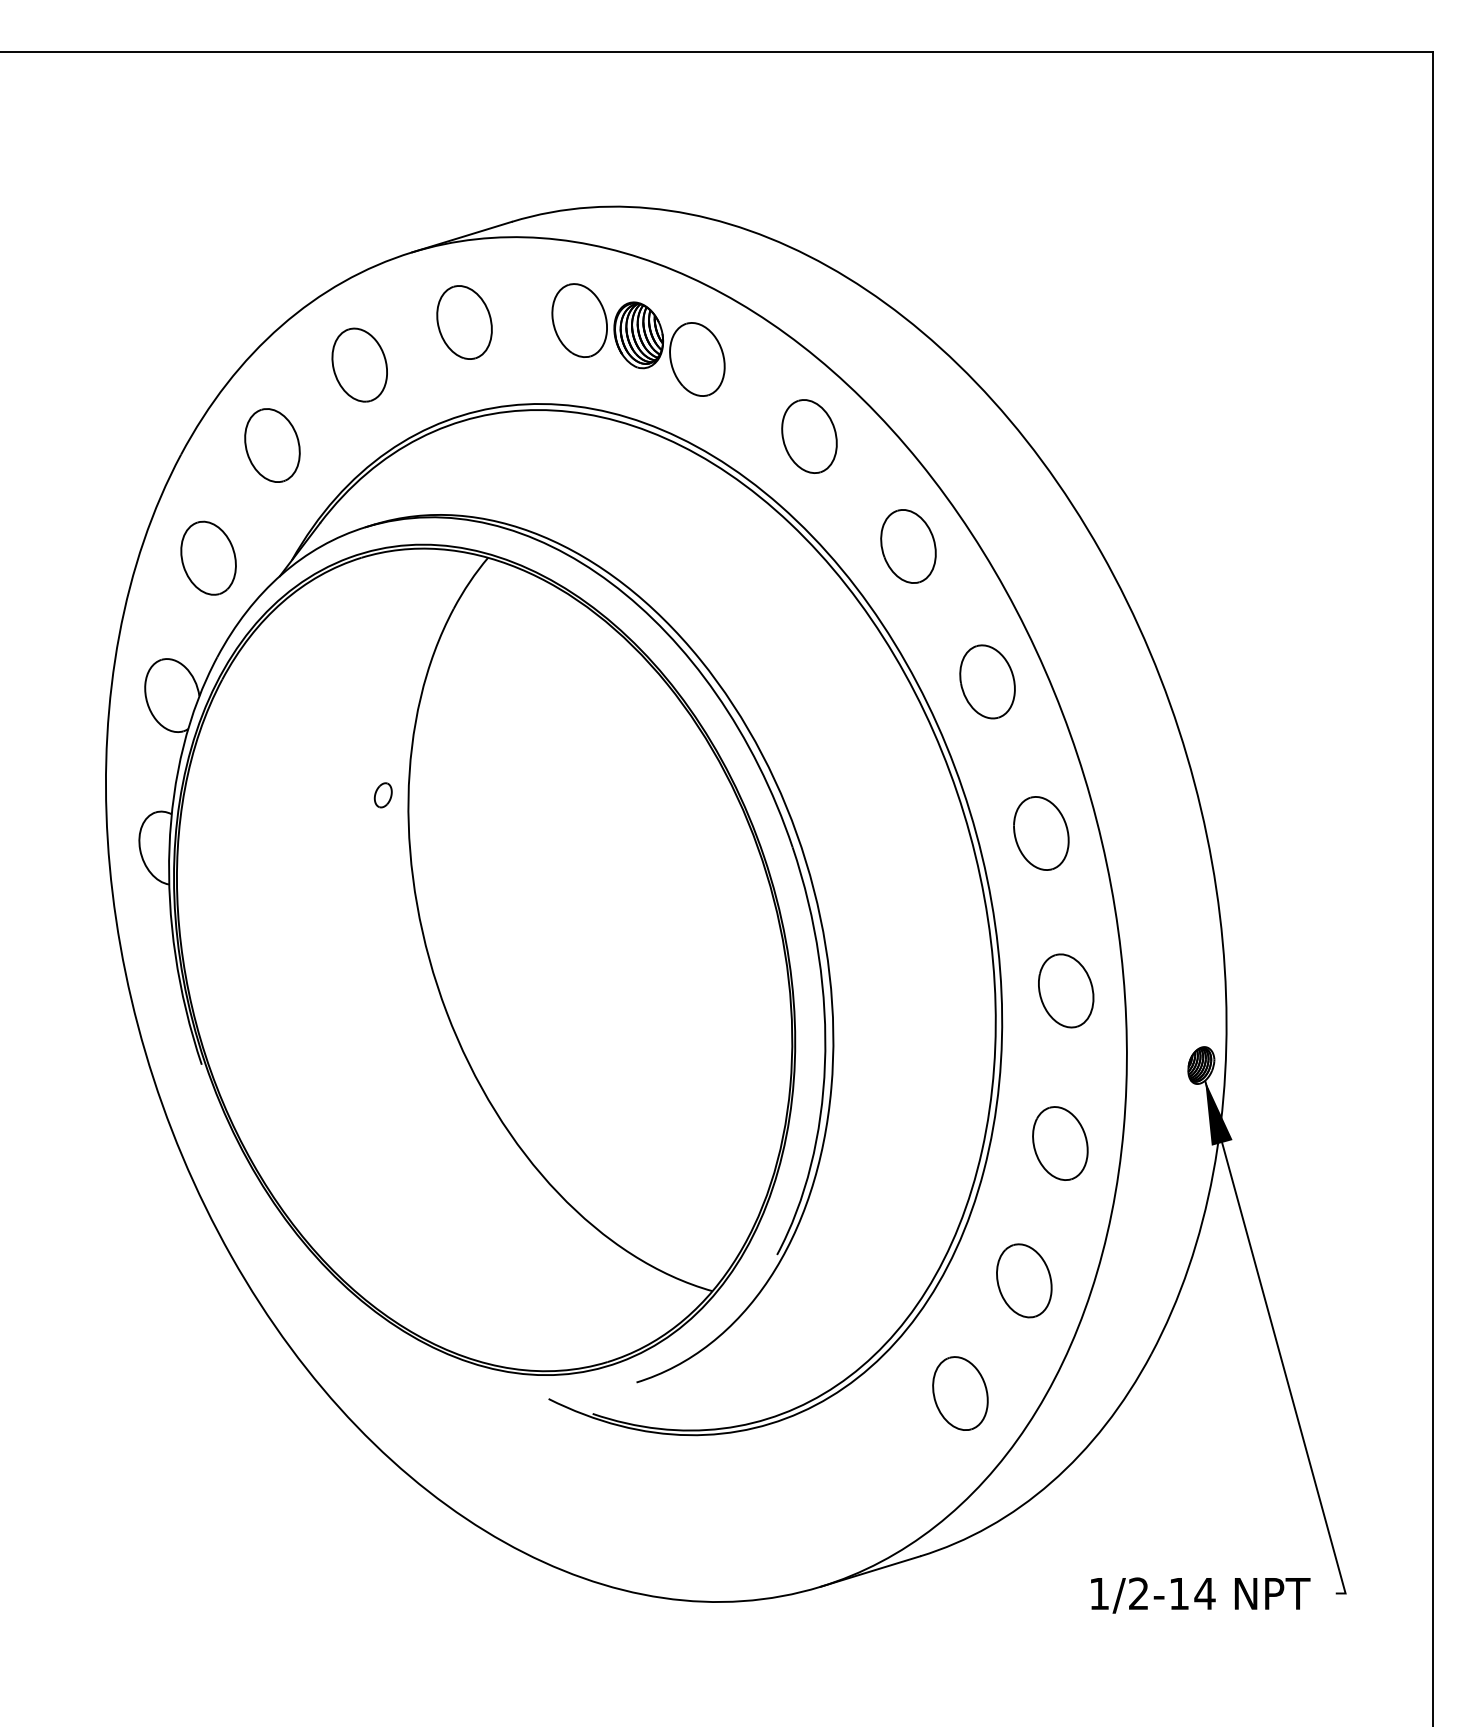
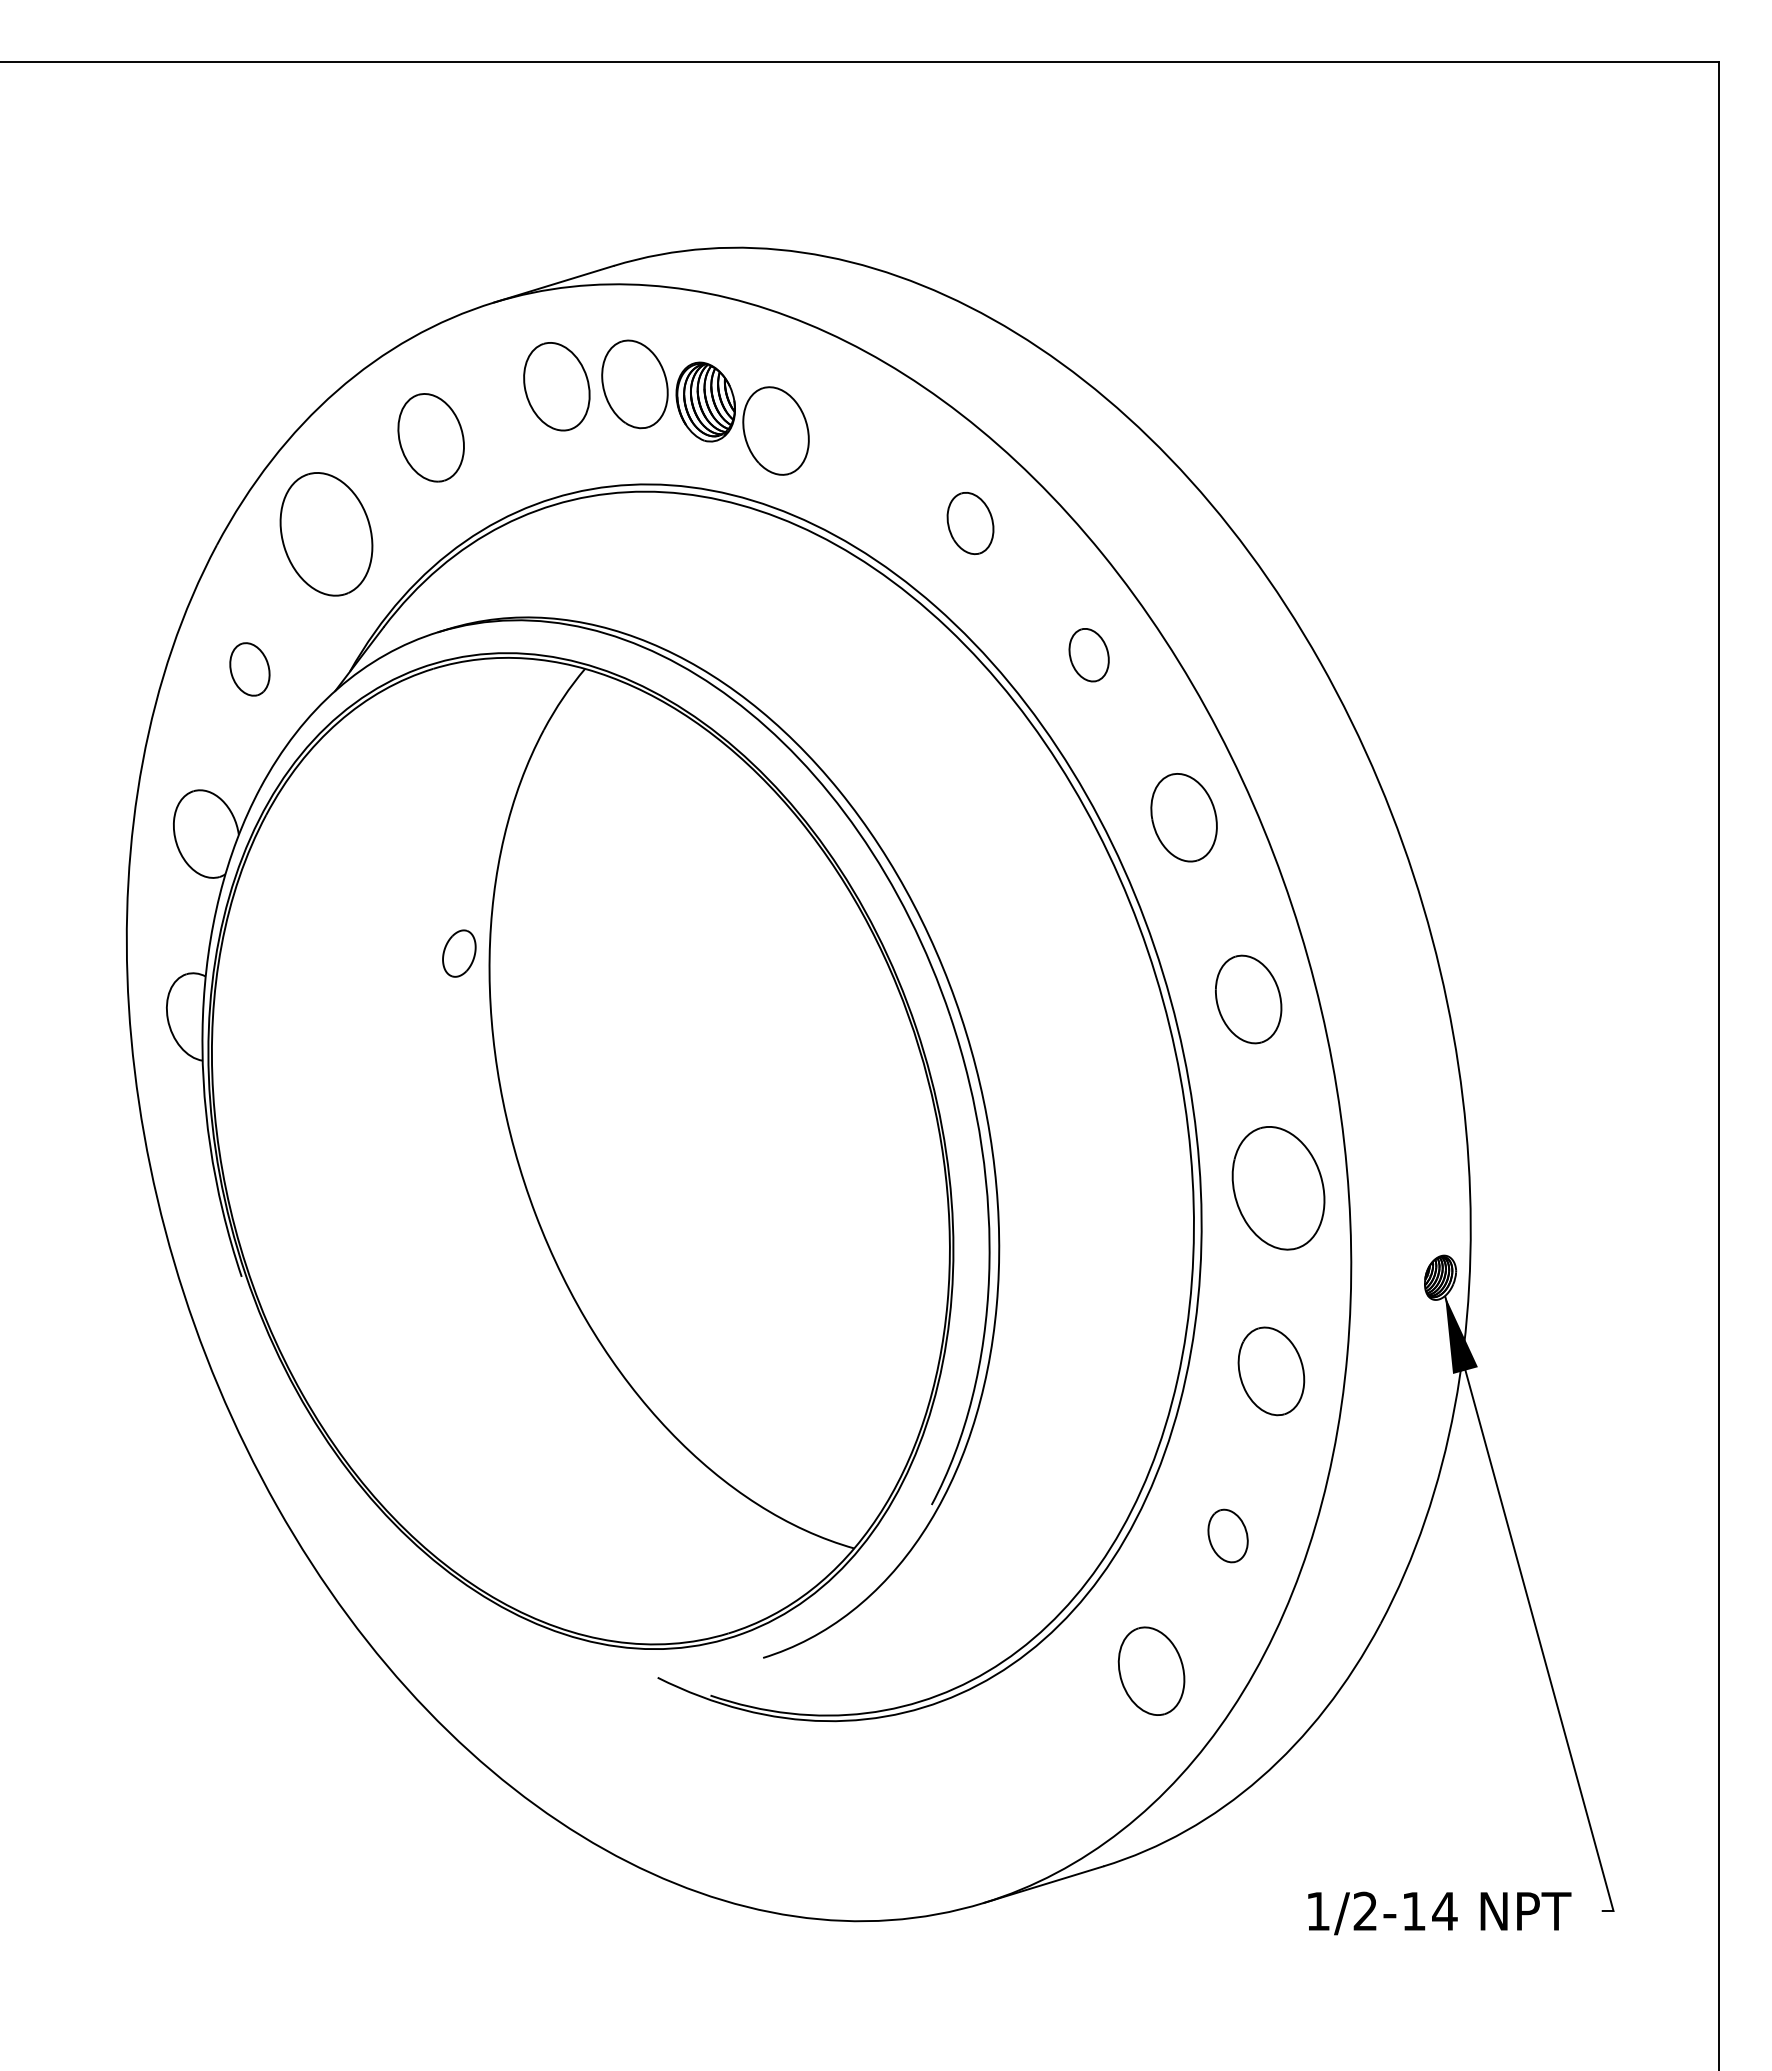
part: (638, 339) -> (705, 407), moved
part: (809, 436) -> (970, 523), size x0.7
part: (272, 444) -> (326, 533), size x1.4
part: (907, 545) -> (1088, 654), size x0.6
part: (208, 558) -> (249, 669), size x0.6
part: (383, 795) -> (459, 953), size x1.6
part: (1065, 991) -> (1277, 1188), size x1.4
part: (1023, 1280) -> (1227, 1535), size x0.6

